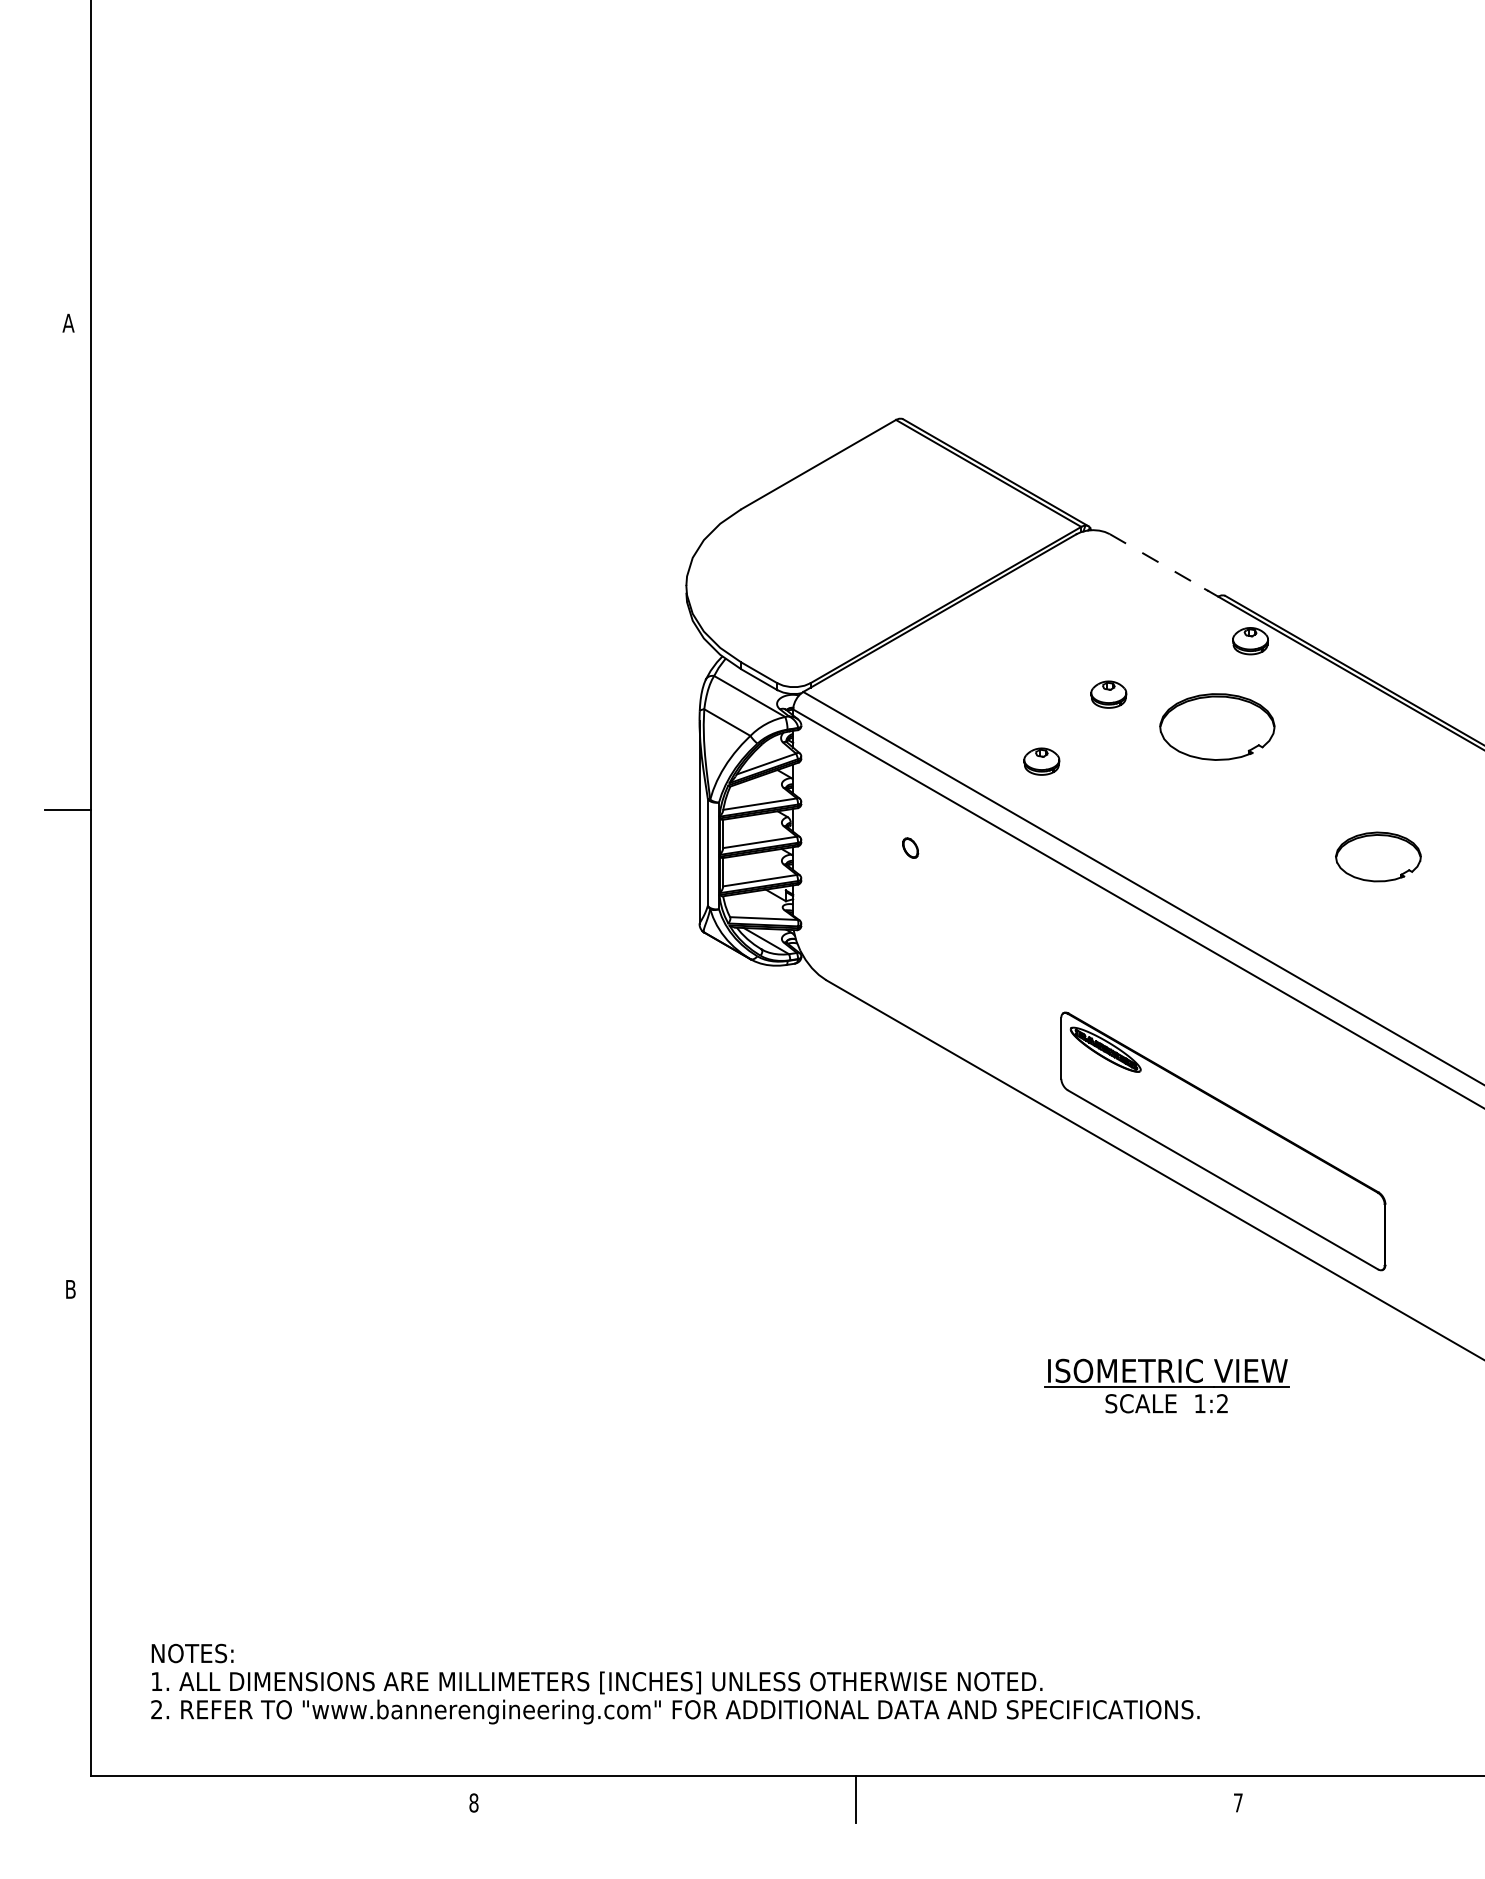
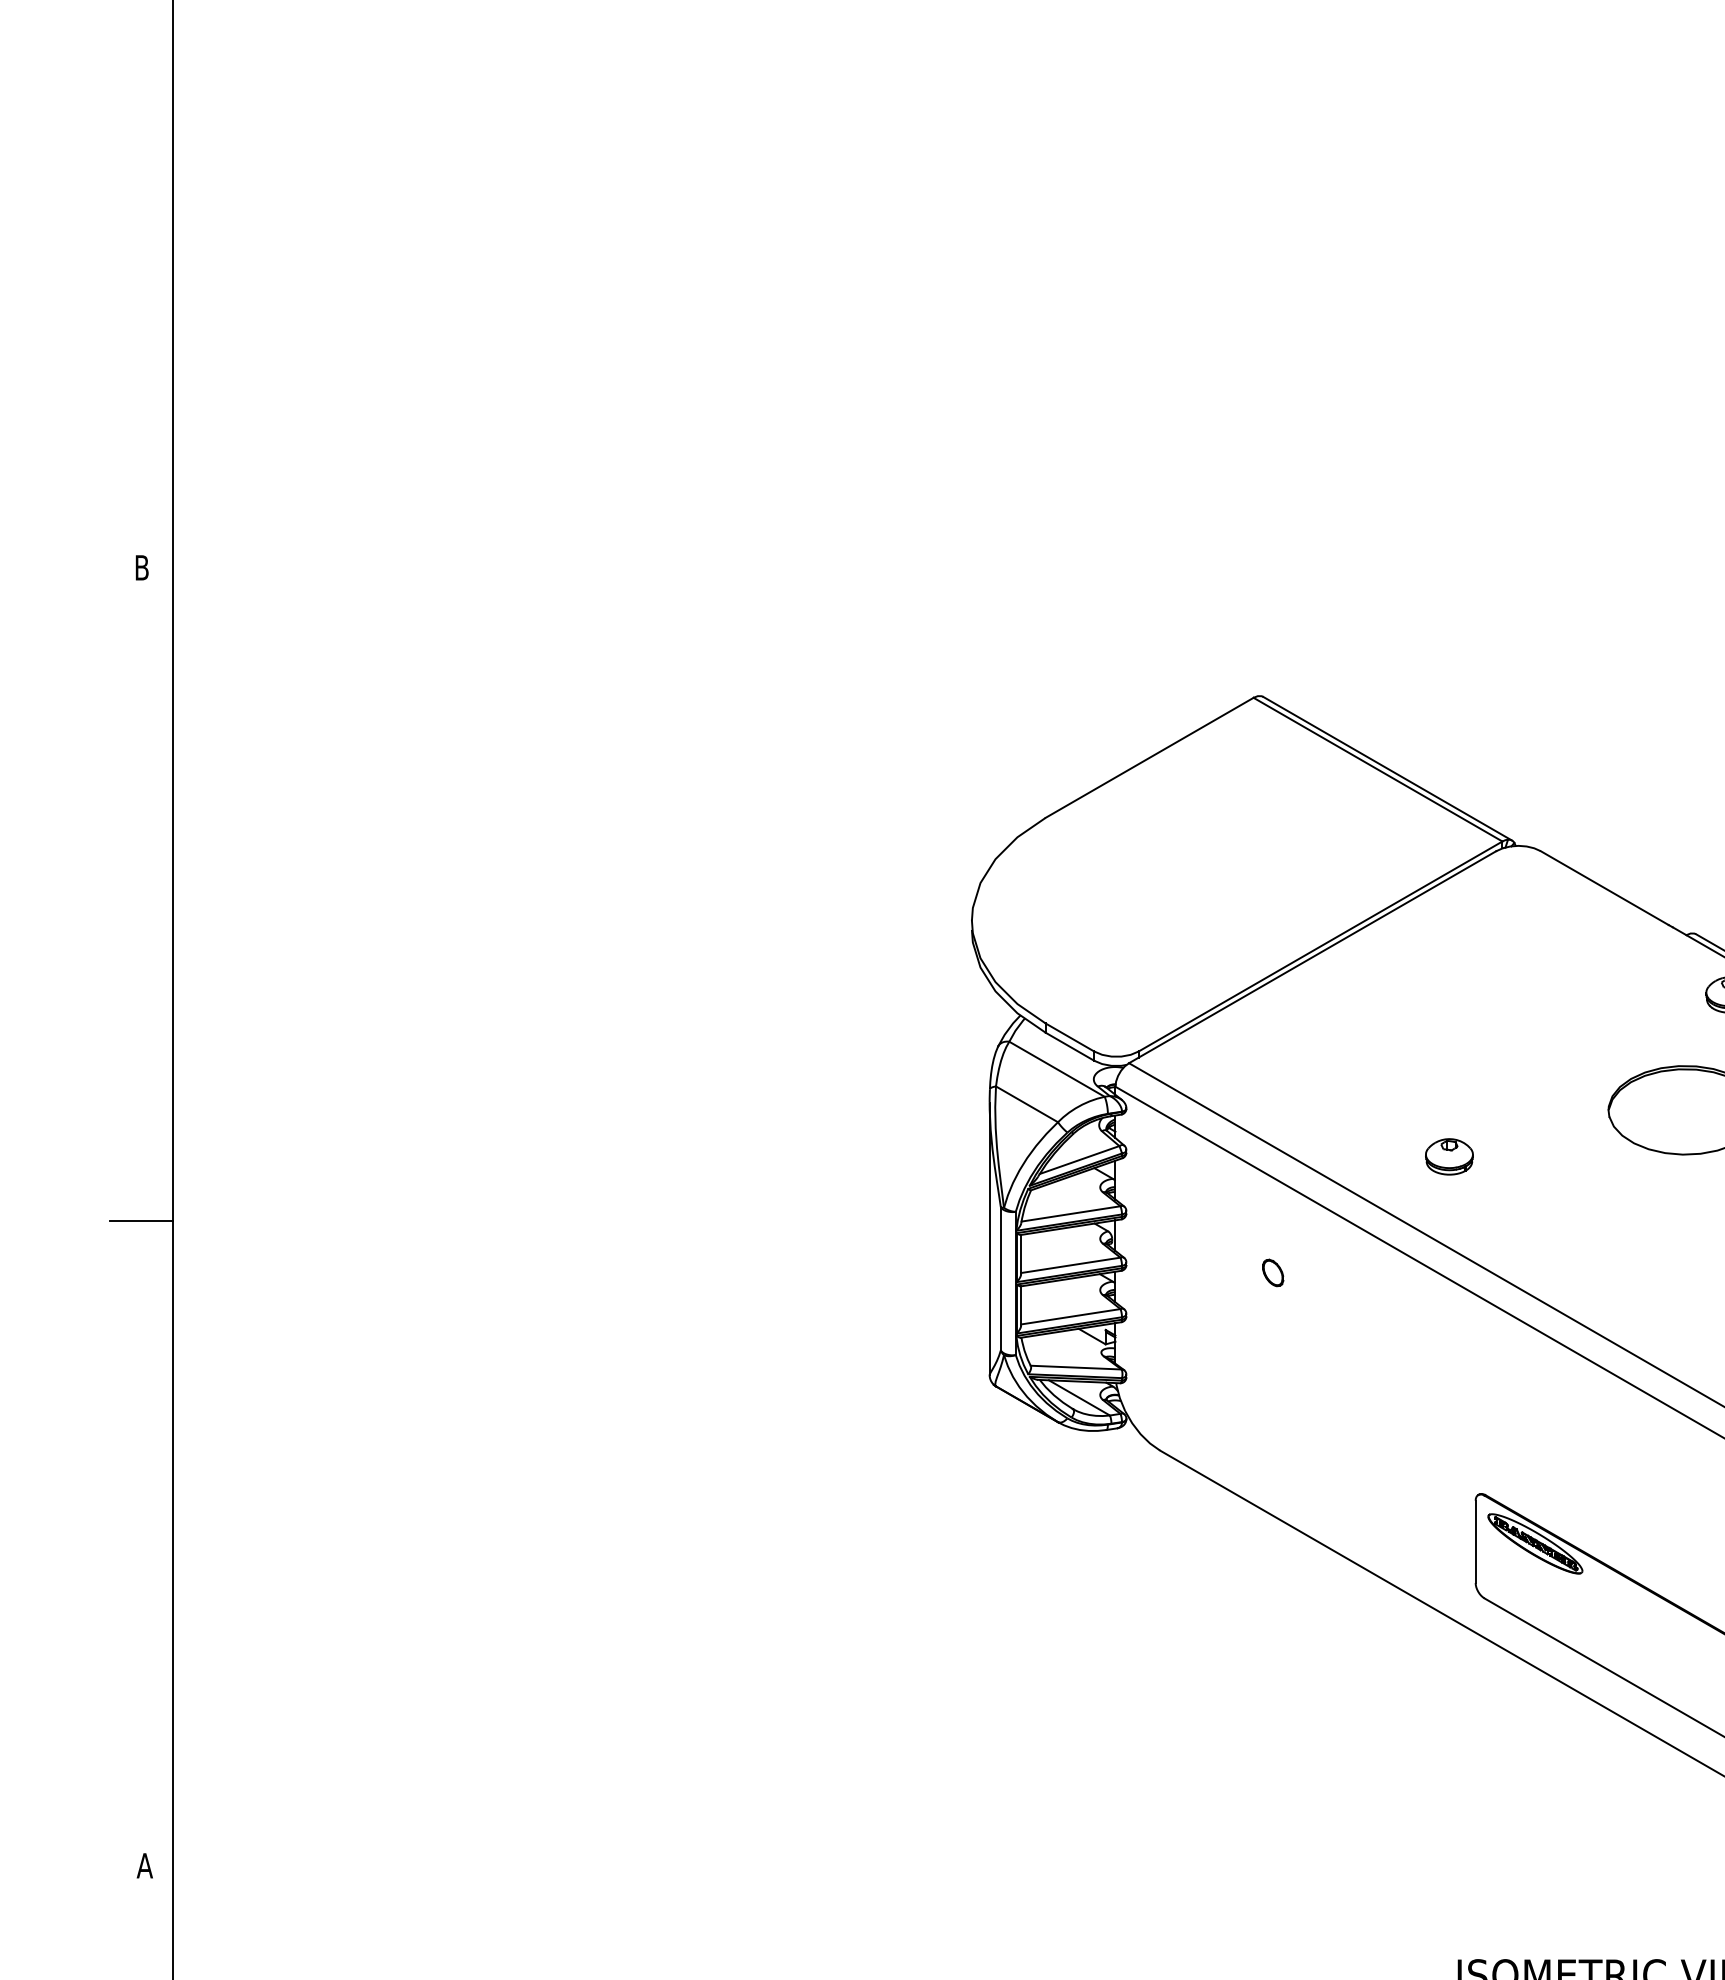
text: (68, 322) -> (141, 566), A -> B
line: (1157, 561) -> (1604, 887), dashed -> solid
part: (1108, 694) -> (1539, 1066), removed
text: (70, 1289) -> (144, 1865), B -> A

